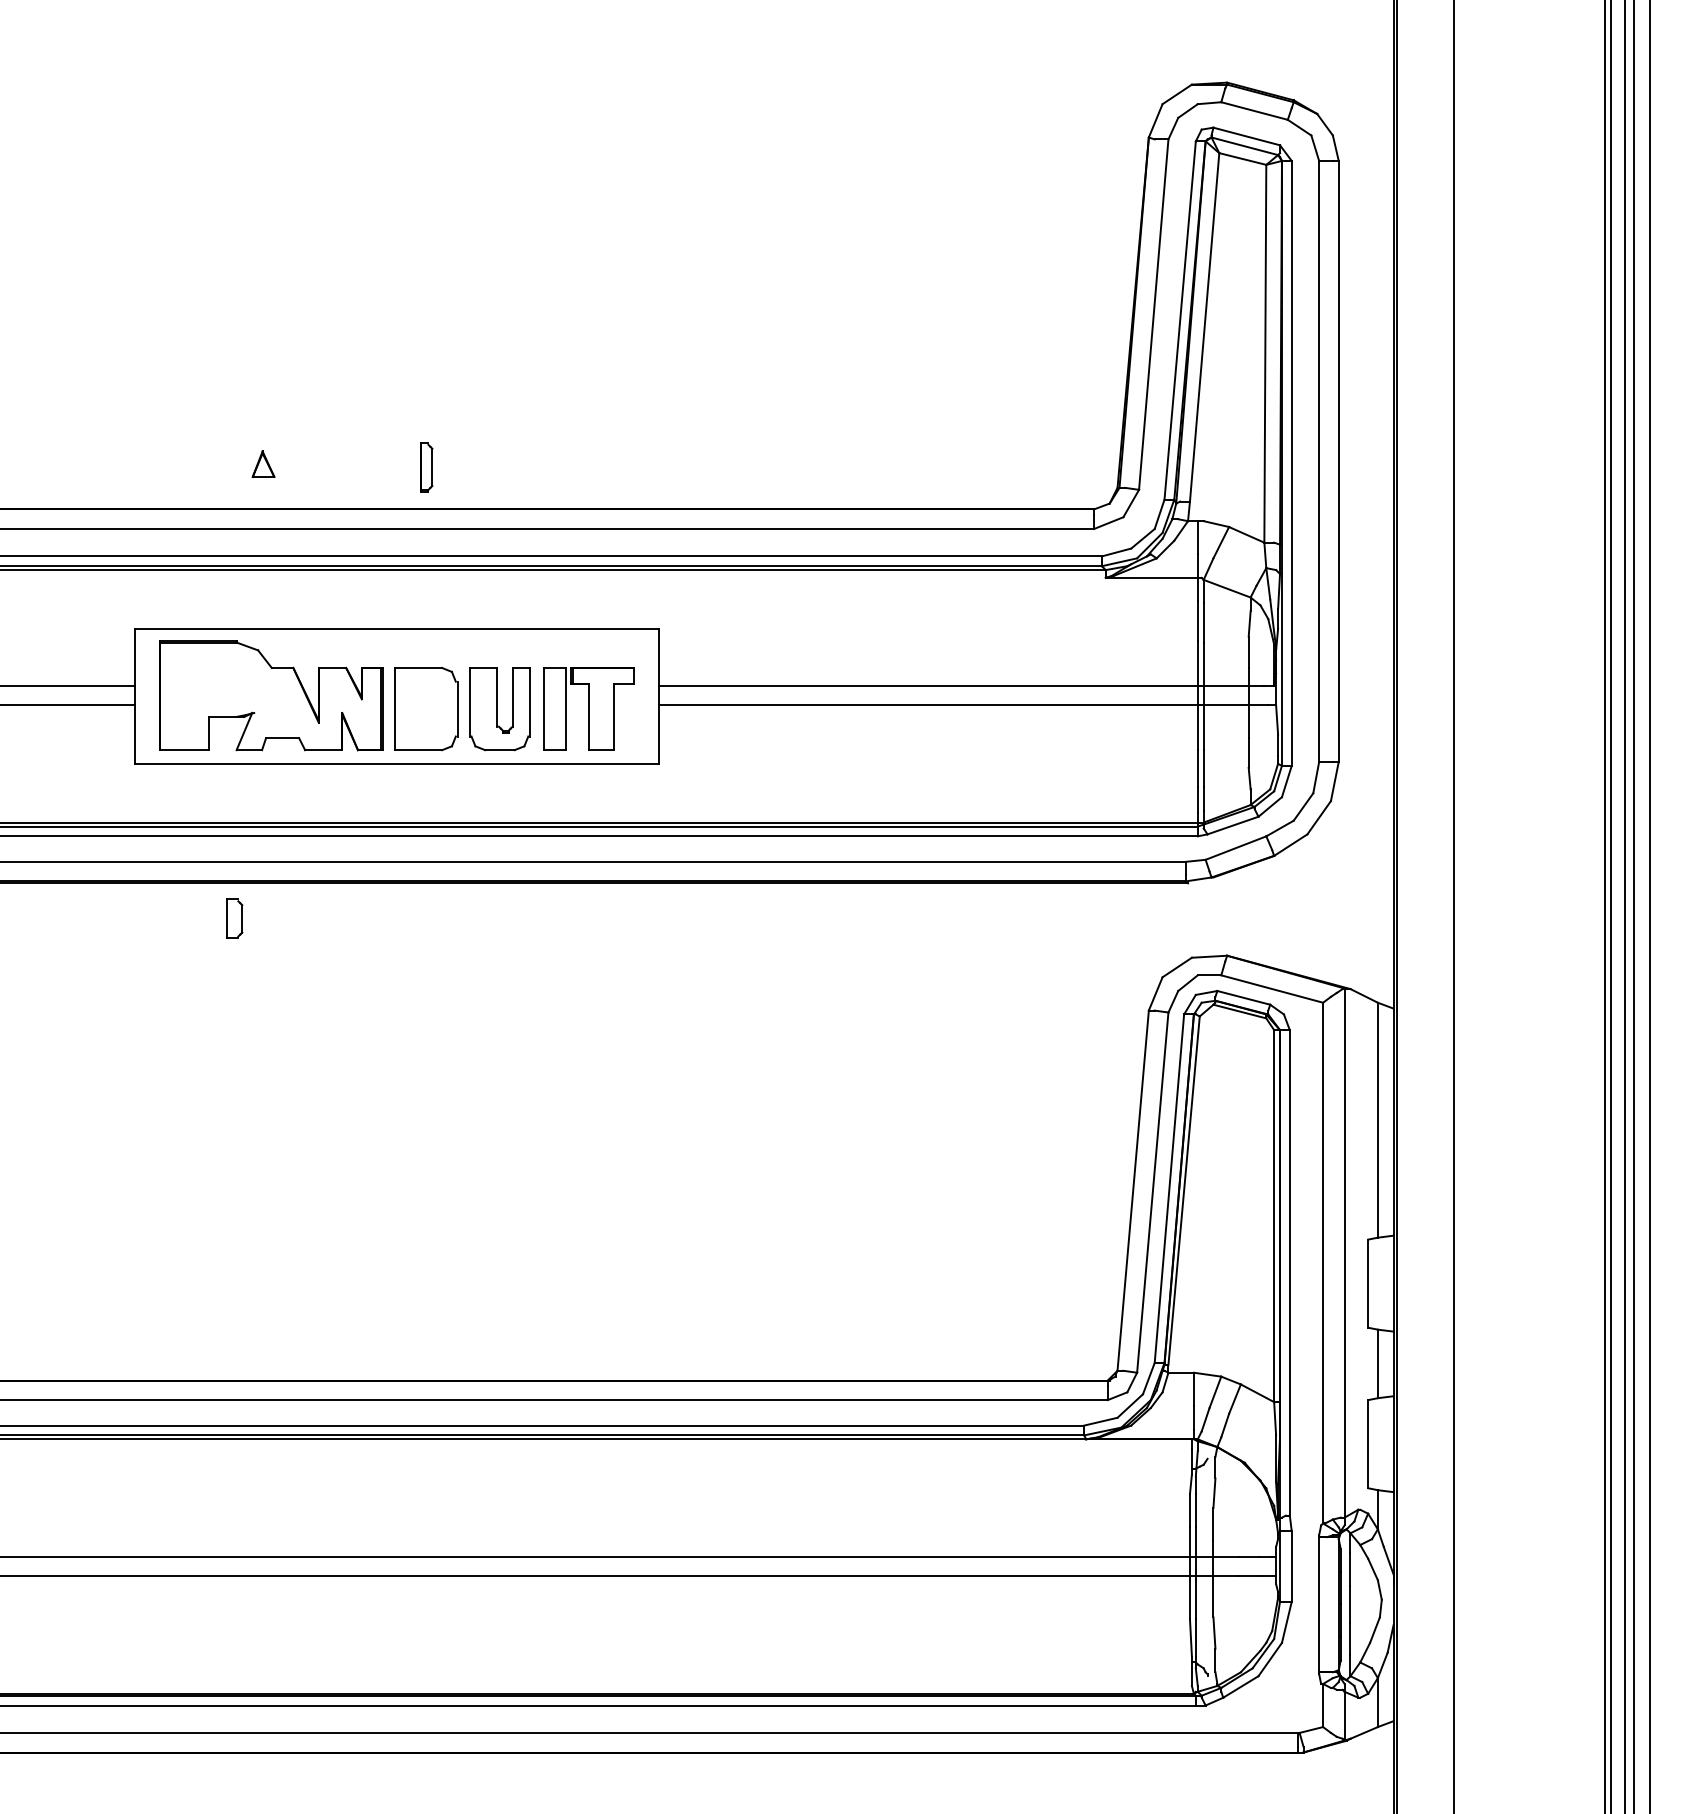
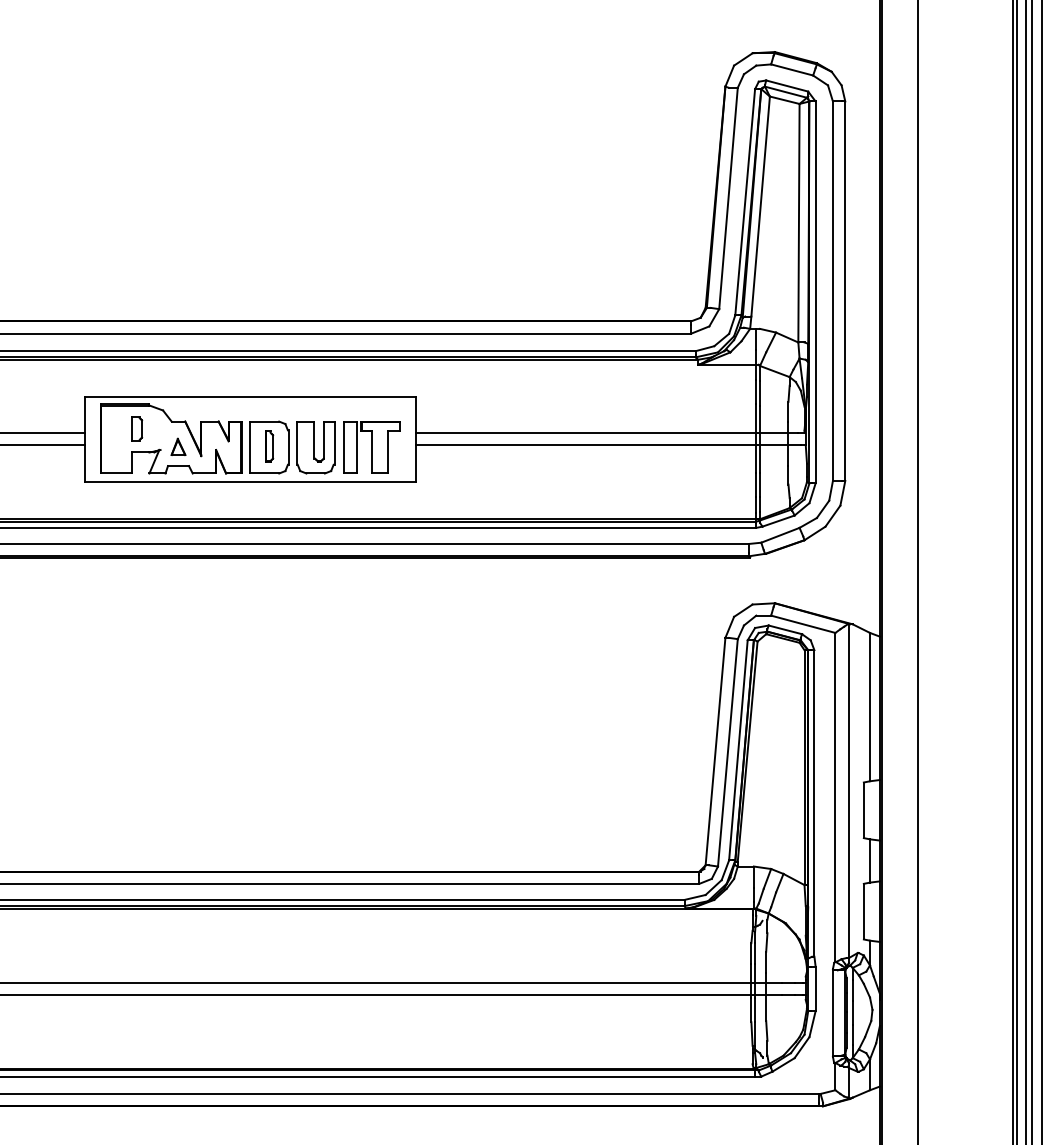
part: (263, 463) -> (178, 446), moved
part: (426, 466) -> (269, 446), moved
part: (235, 918) -> (137, 428), moved

